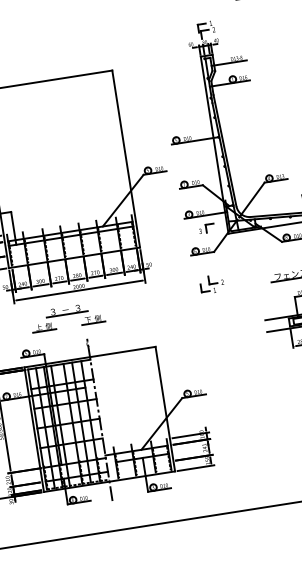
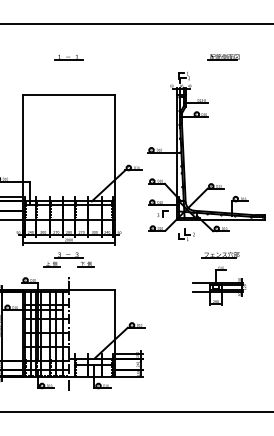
part: (37, 27) -> (68, 57), added
part: (211, 283) -> (186, 234), moved
part: (66, 316) -> (68, 259), moved

